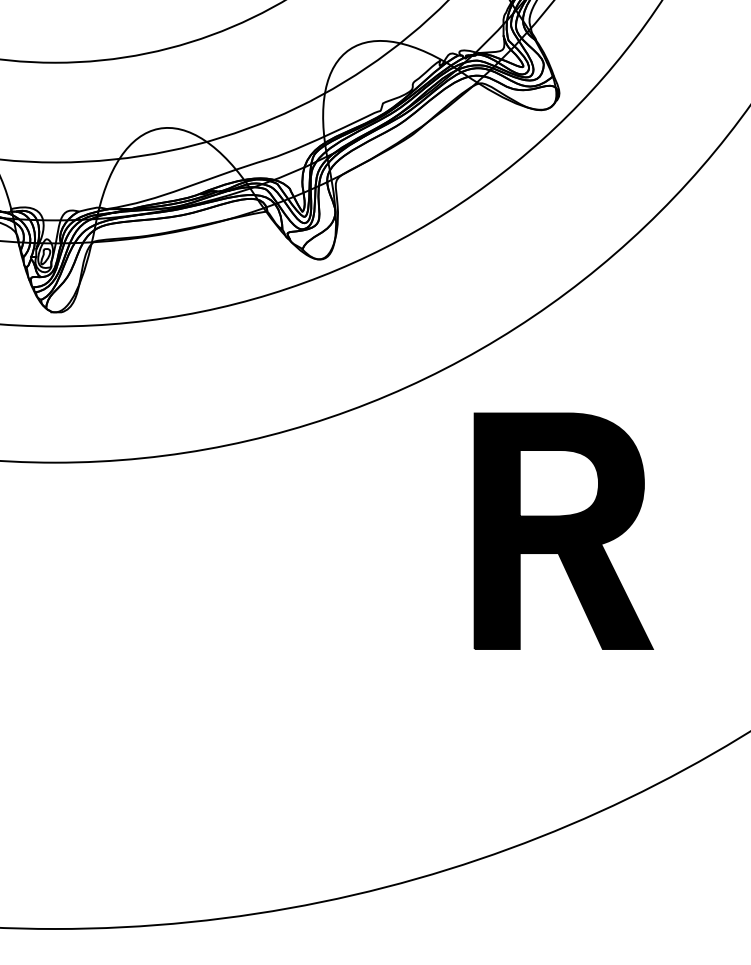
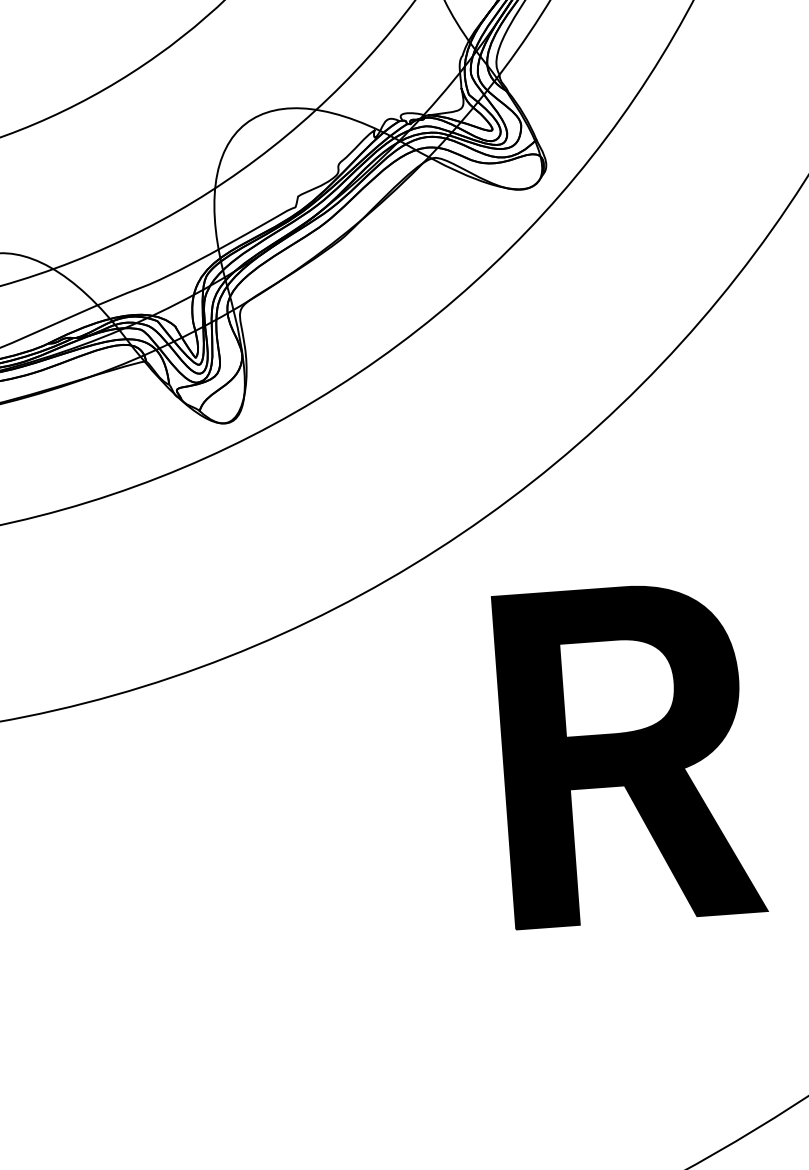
part: (563, 530) -> (629, 752), moved

